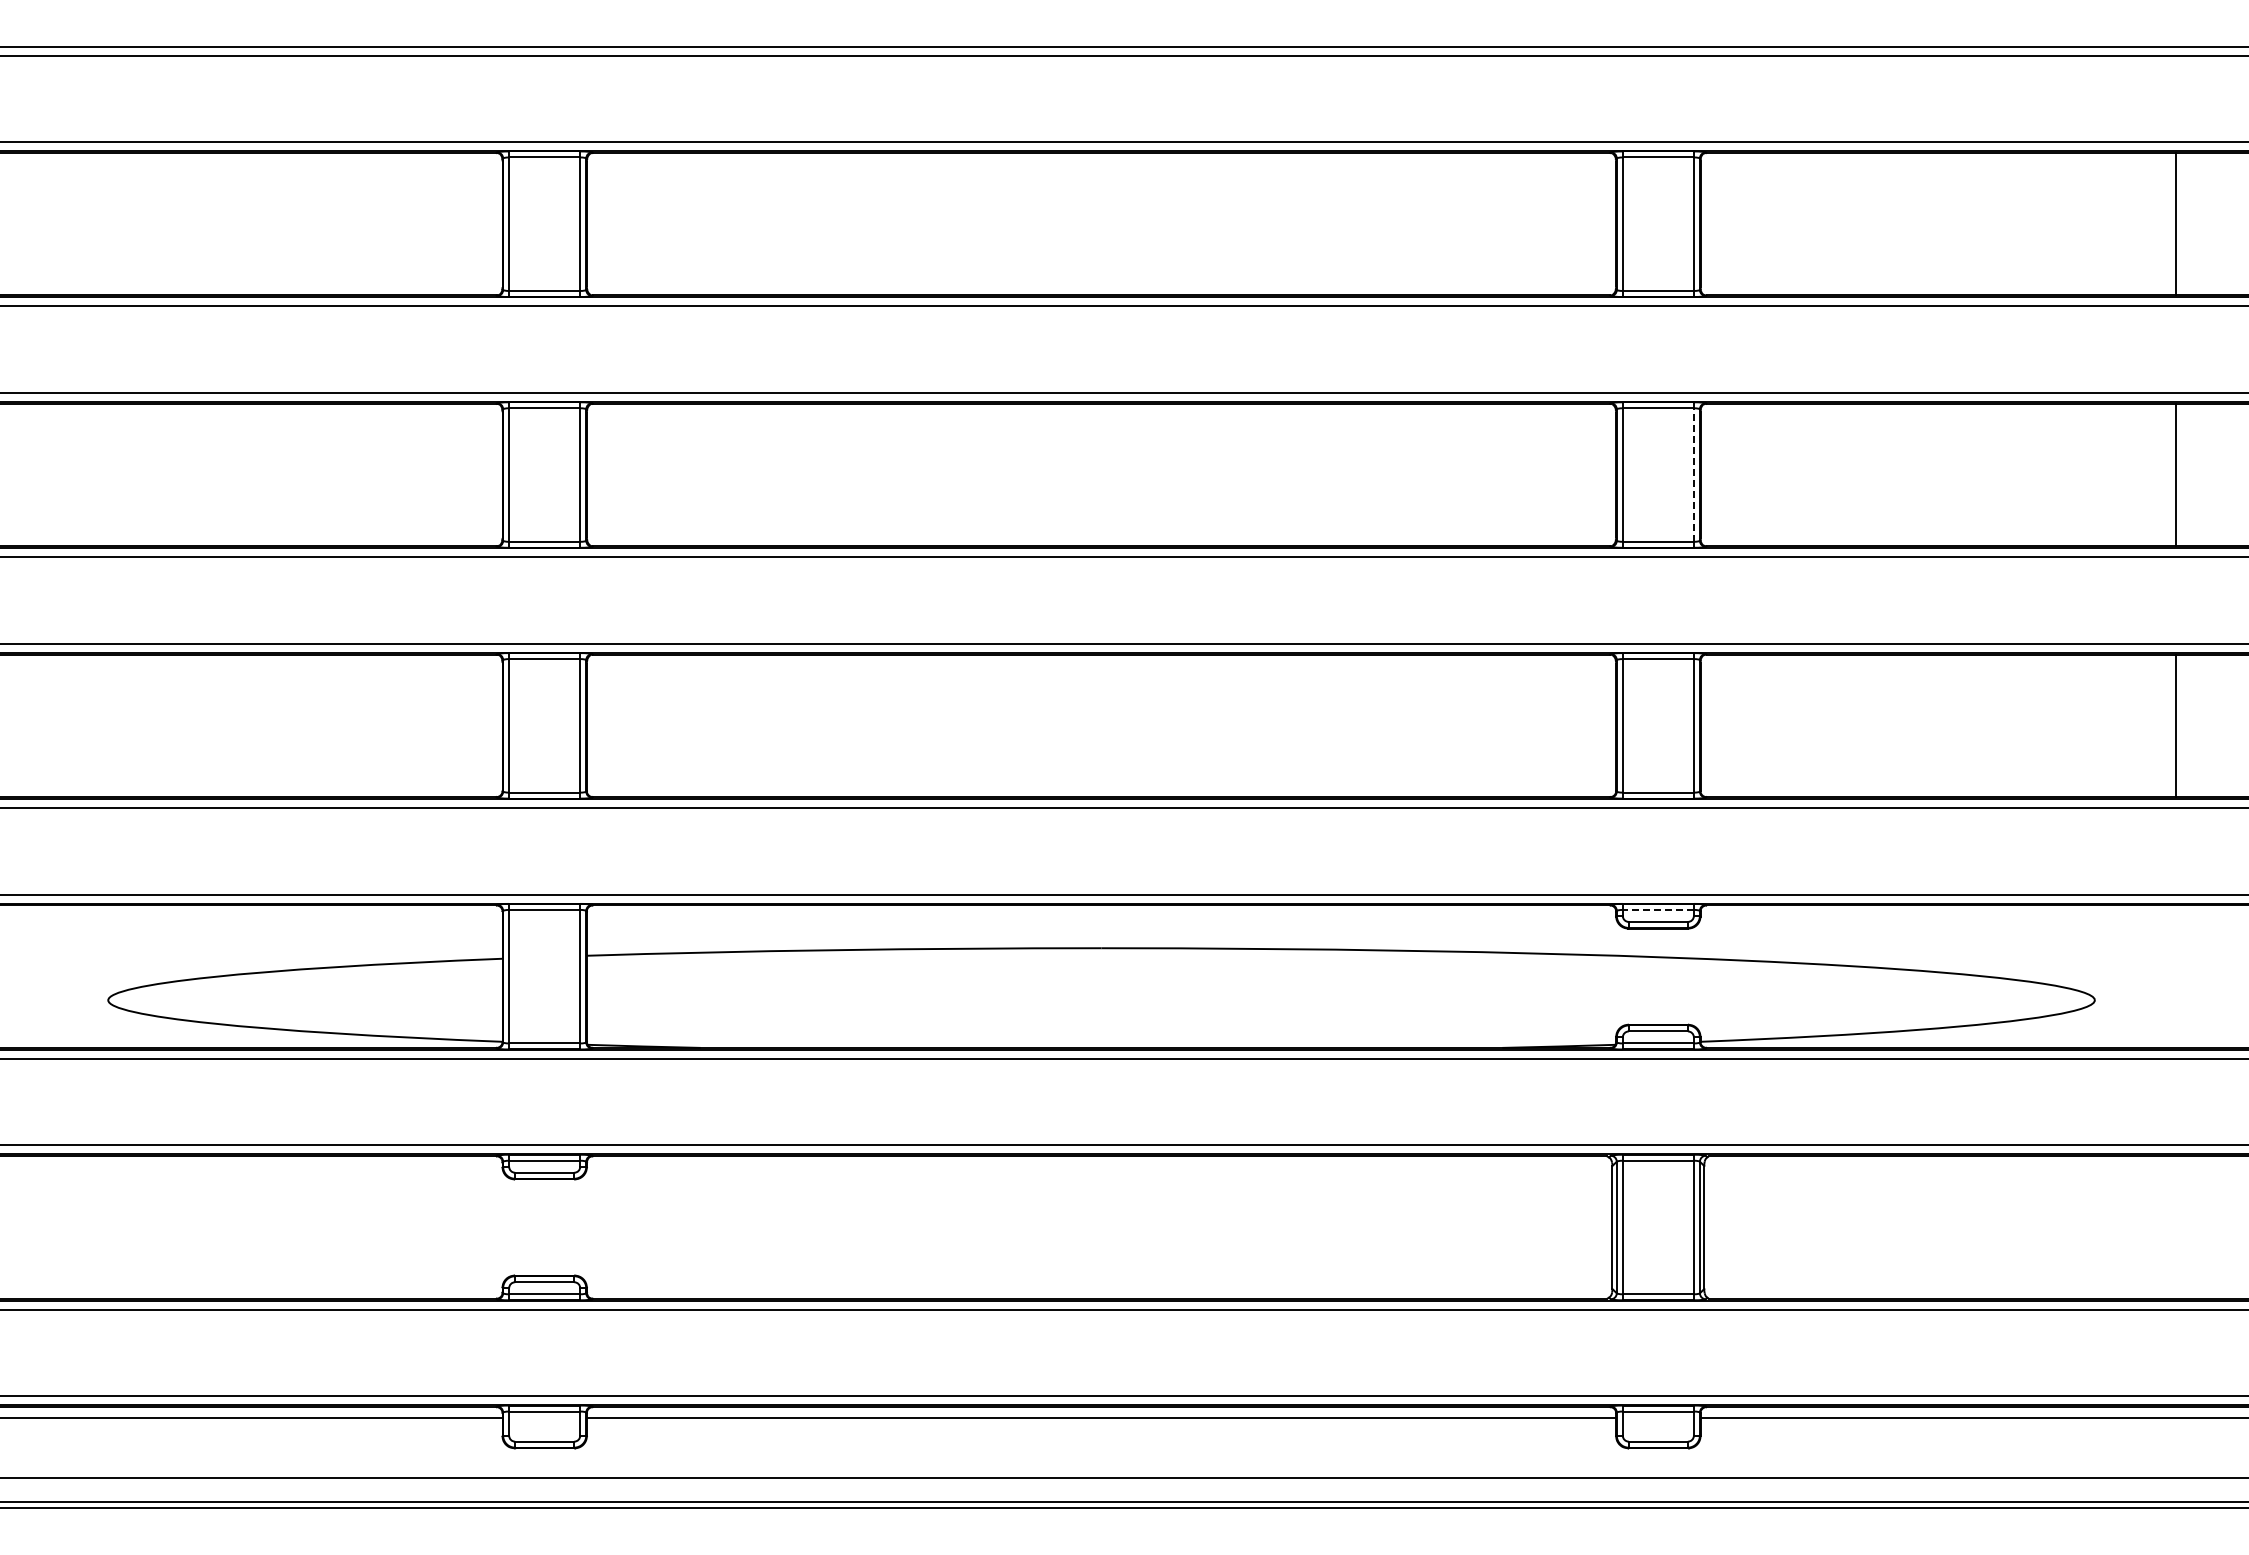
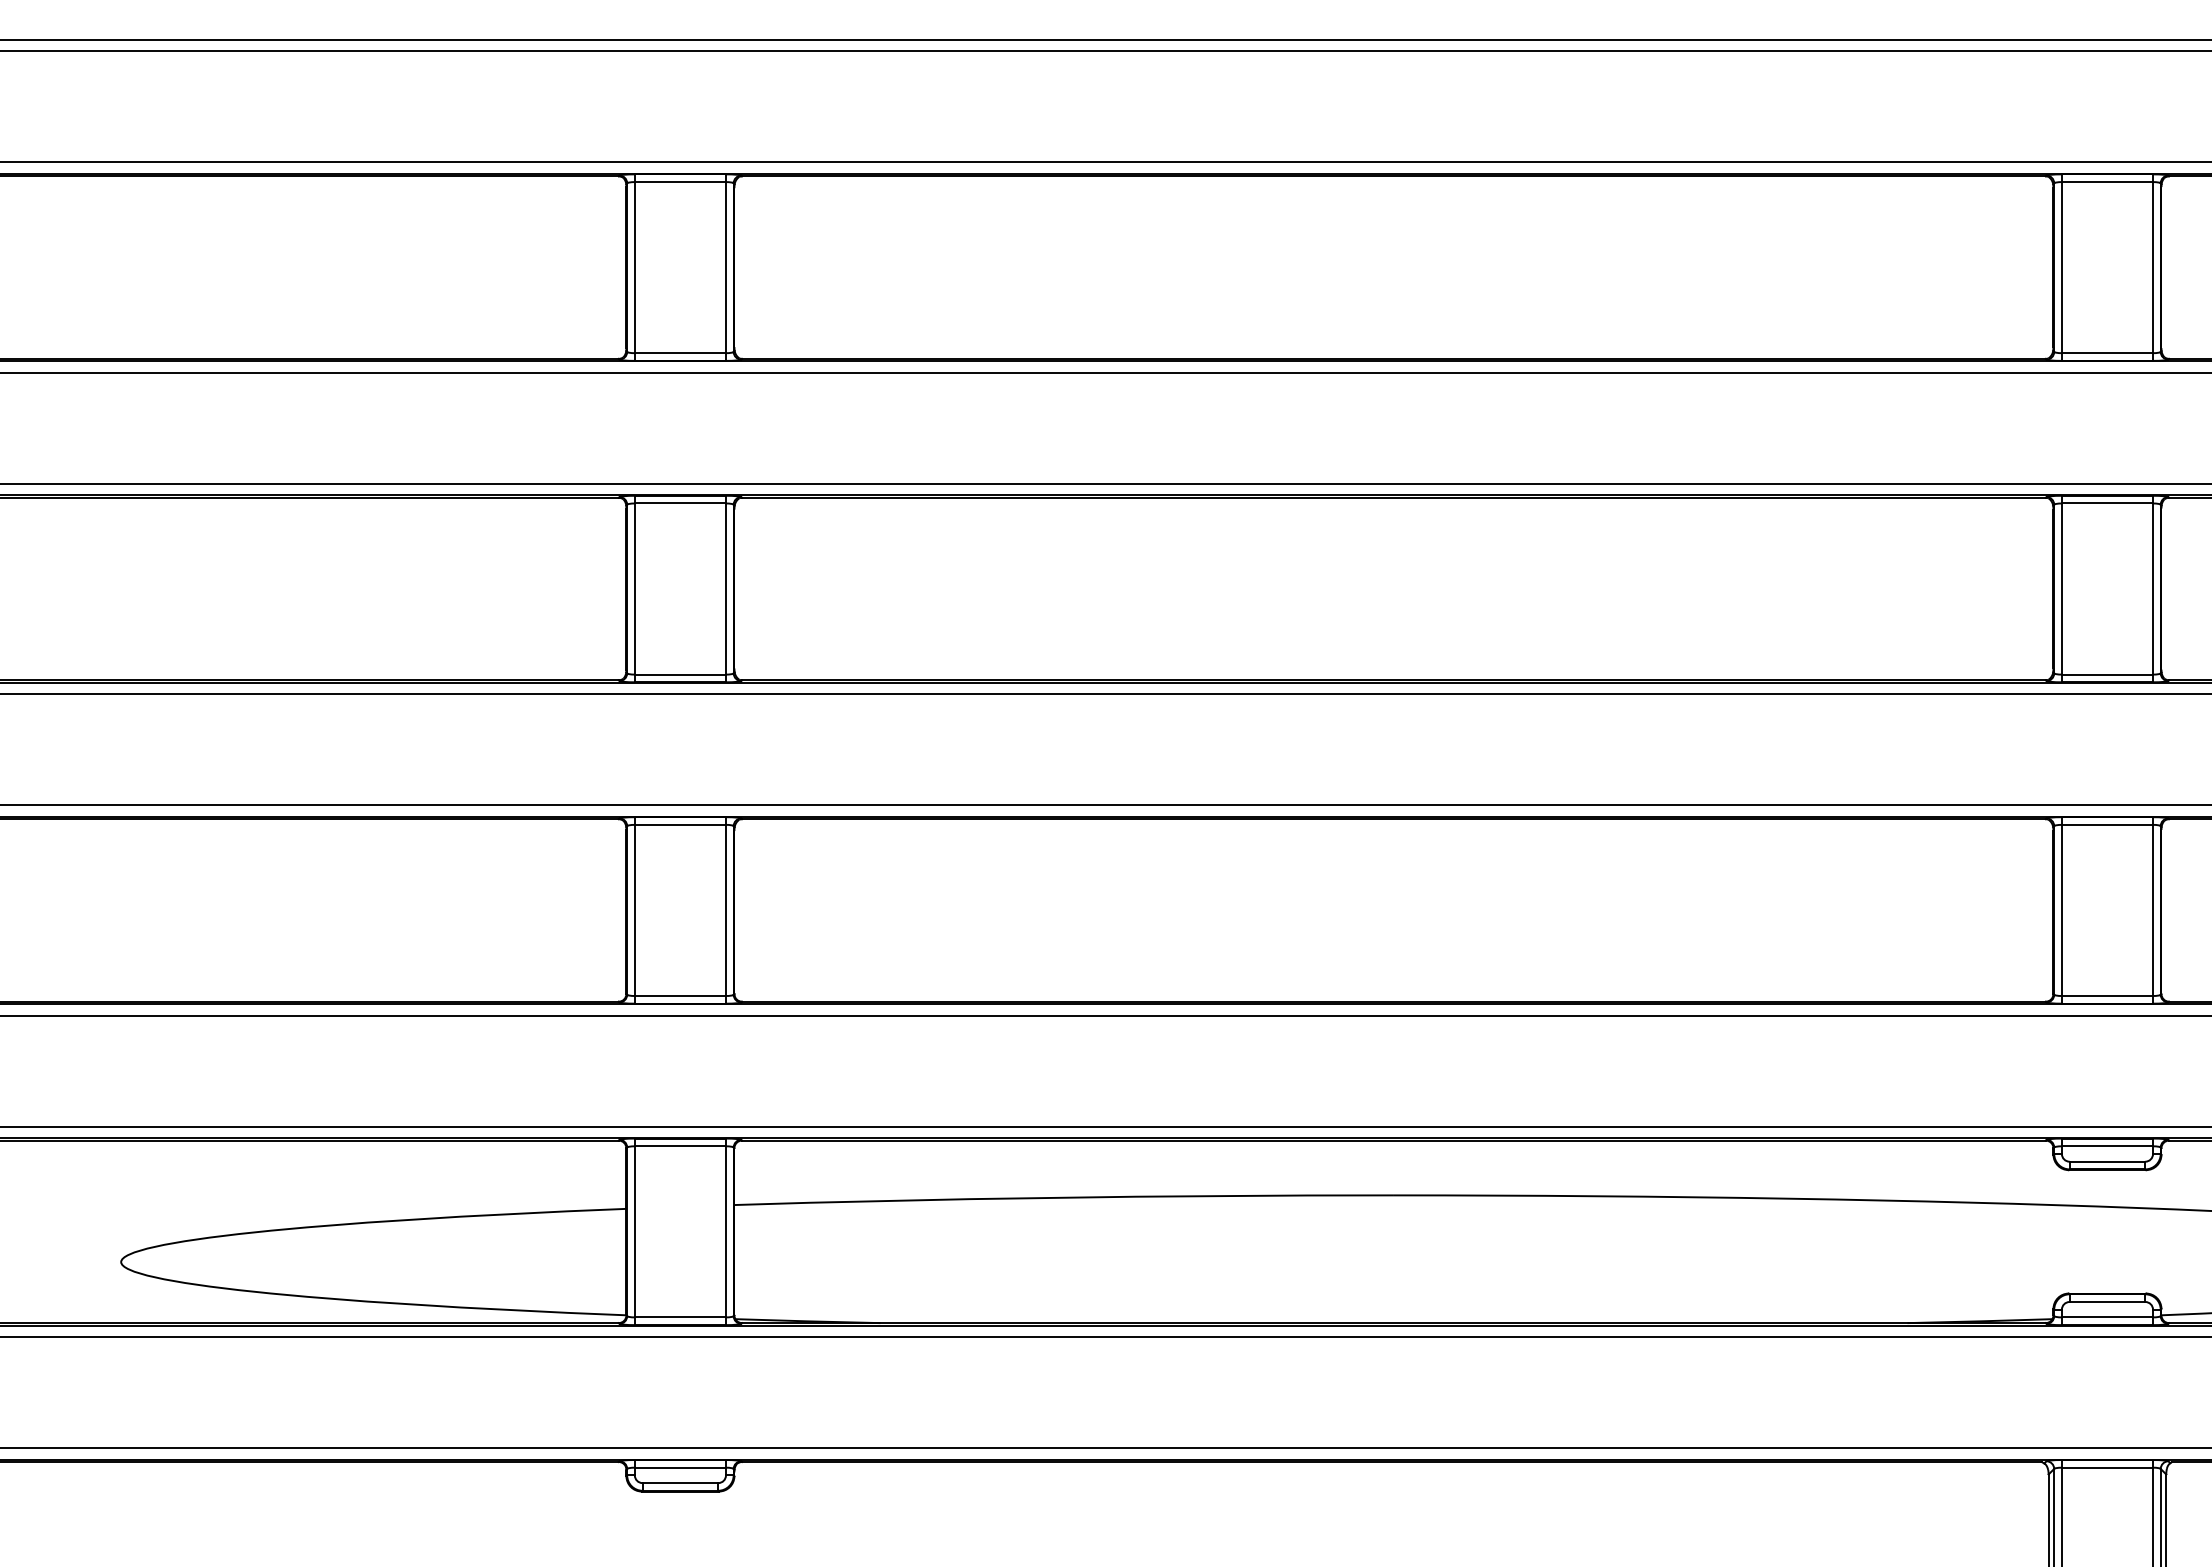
line: (1693, 475) -> (2152, 589), dashed -> solid
line: (1658, 909) -> (2107, 1145), dashed -> solid

